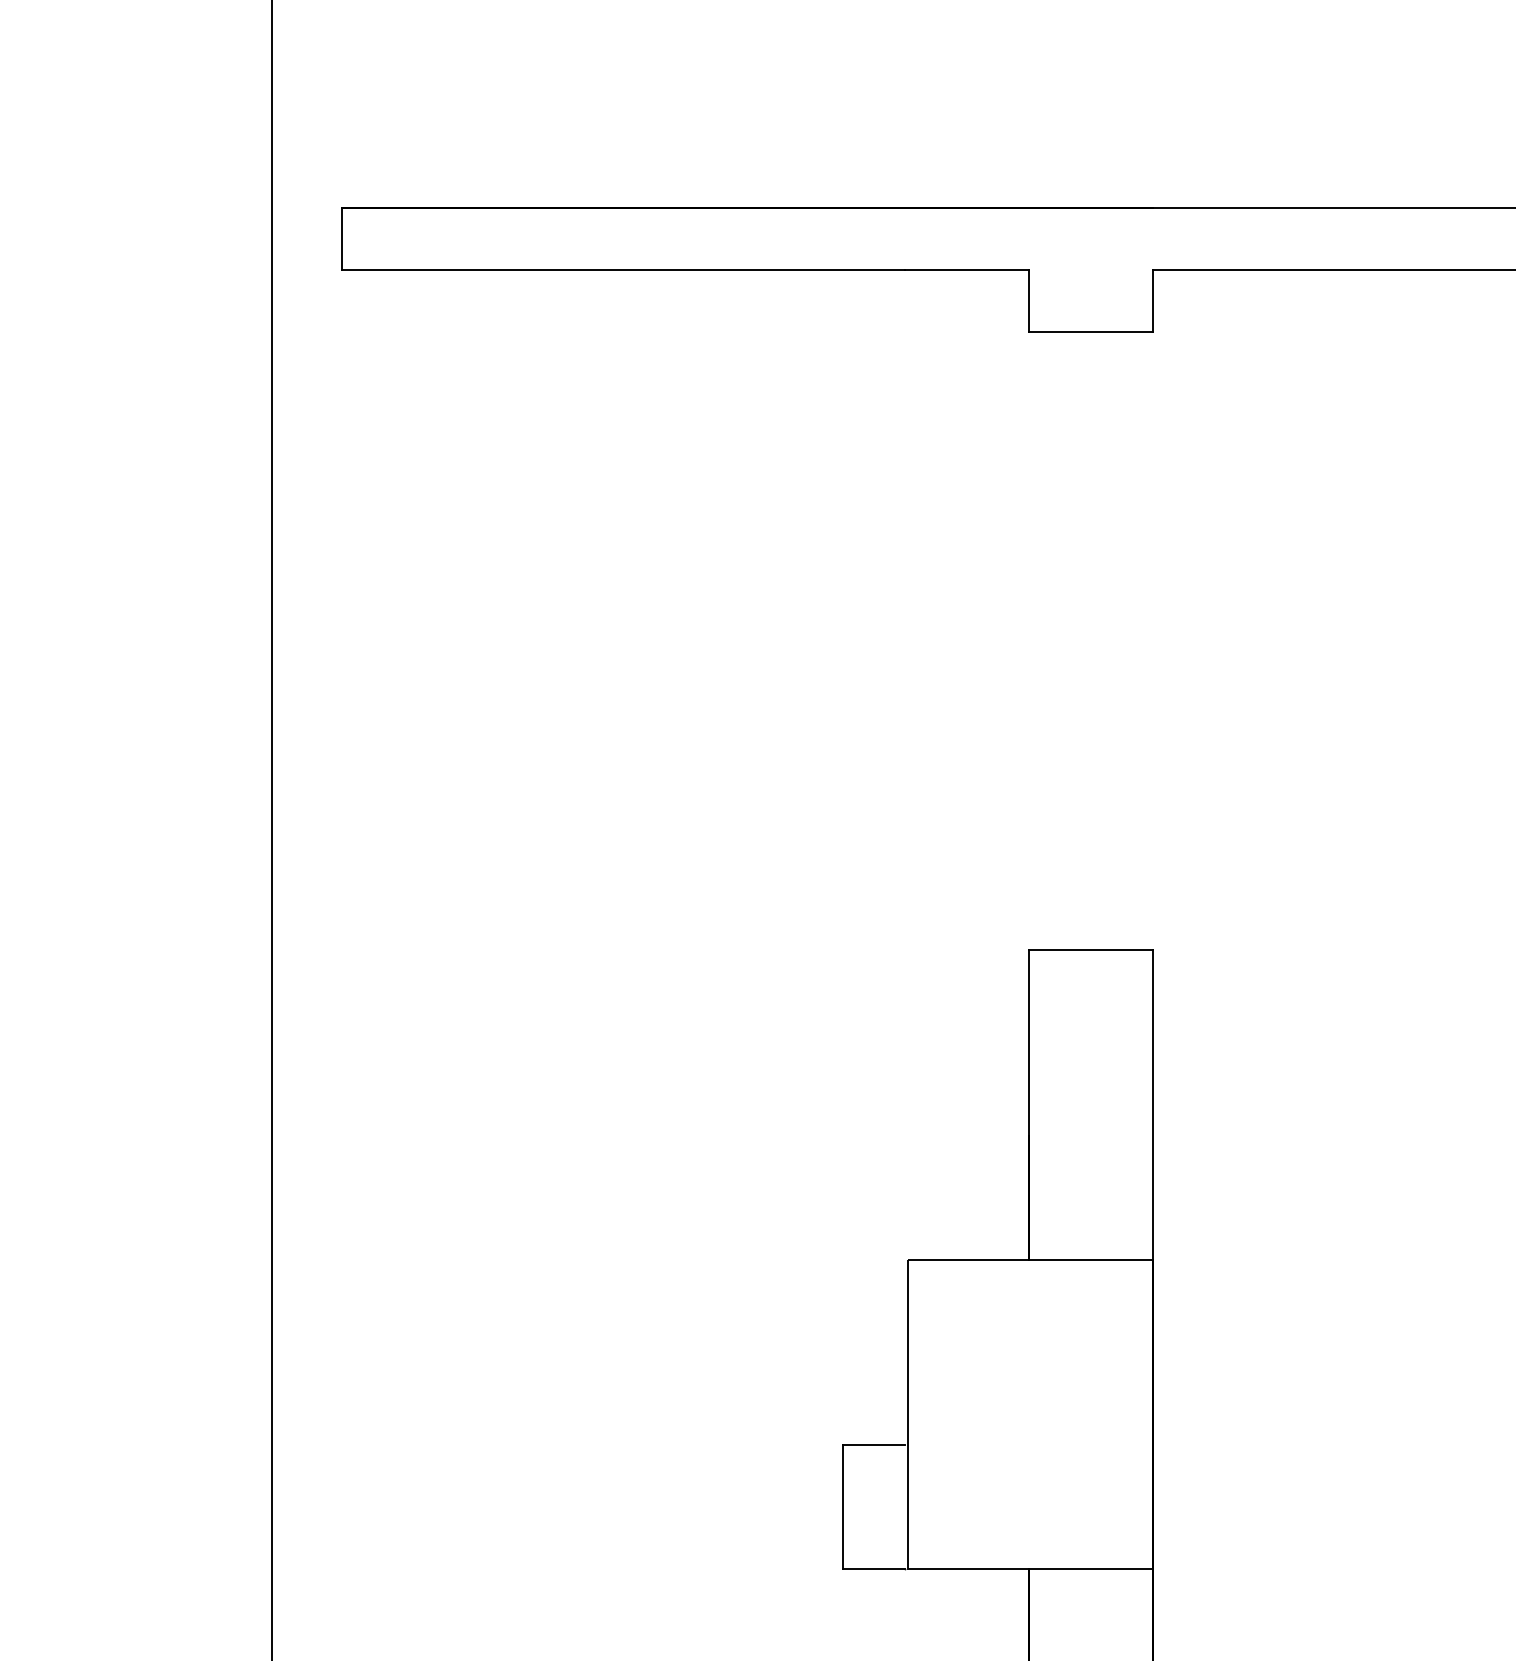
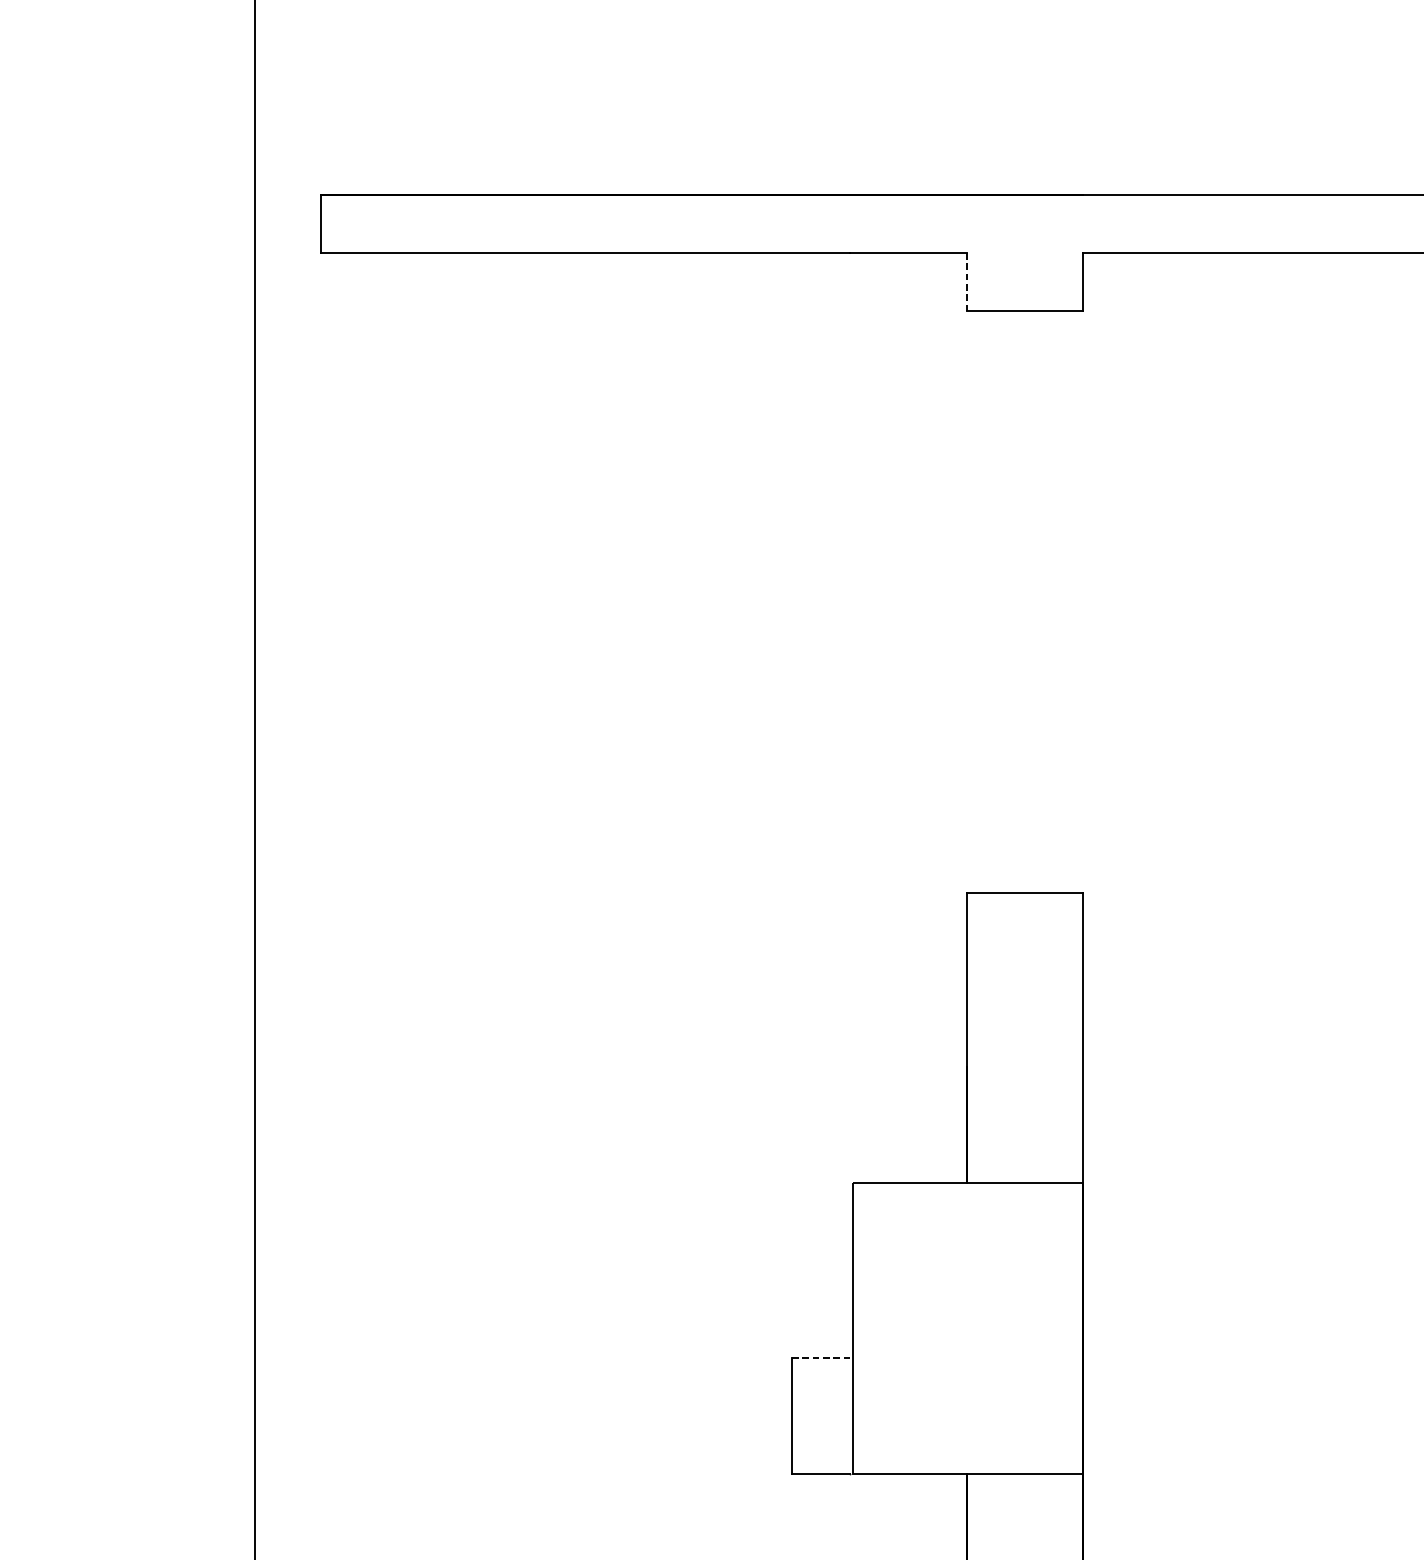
line: (1028, 300) -> (966, 282), solid -> dashed
line: (874, 1445) -> (821, 1357), solid -> dashed

